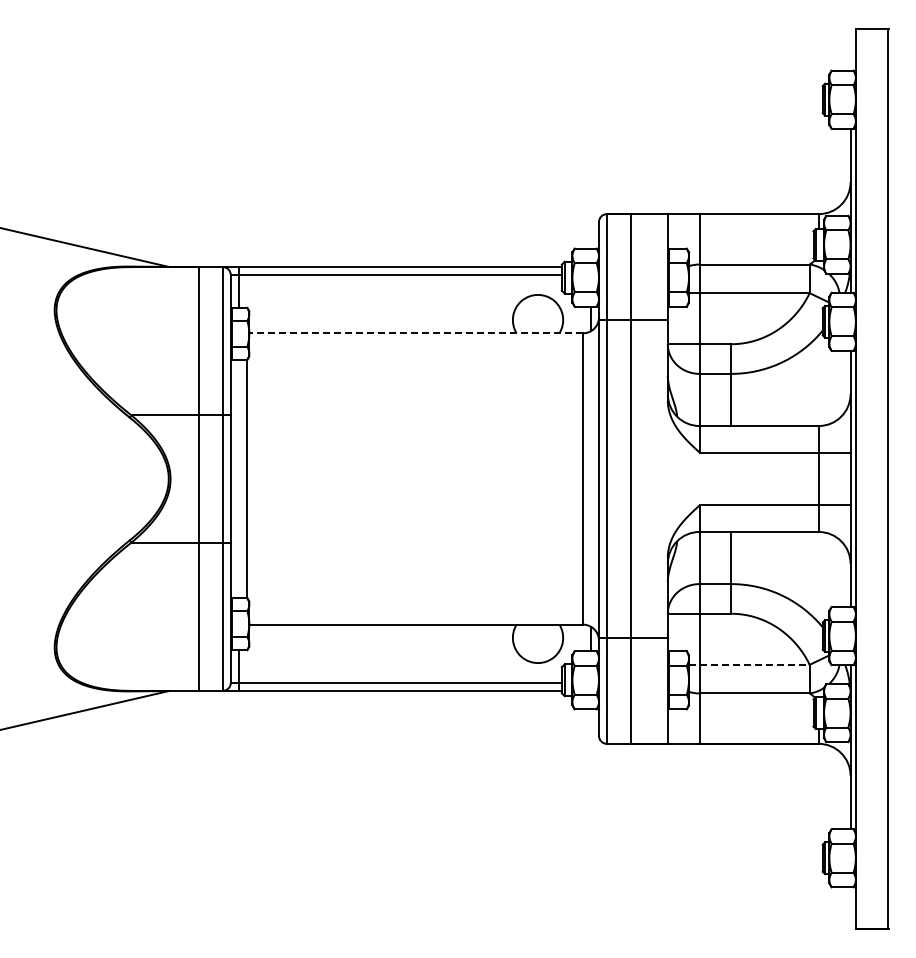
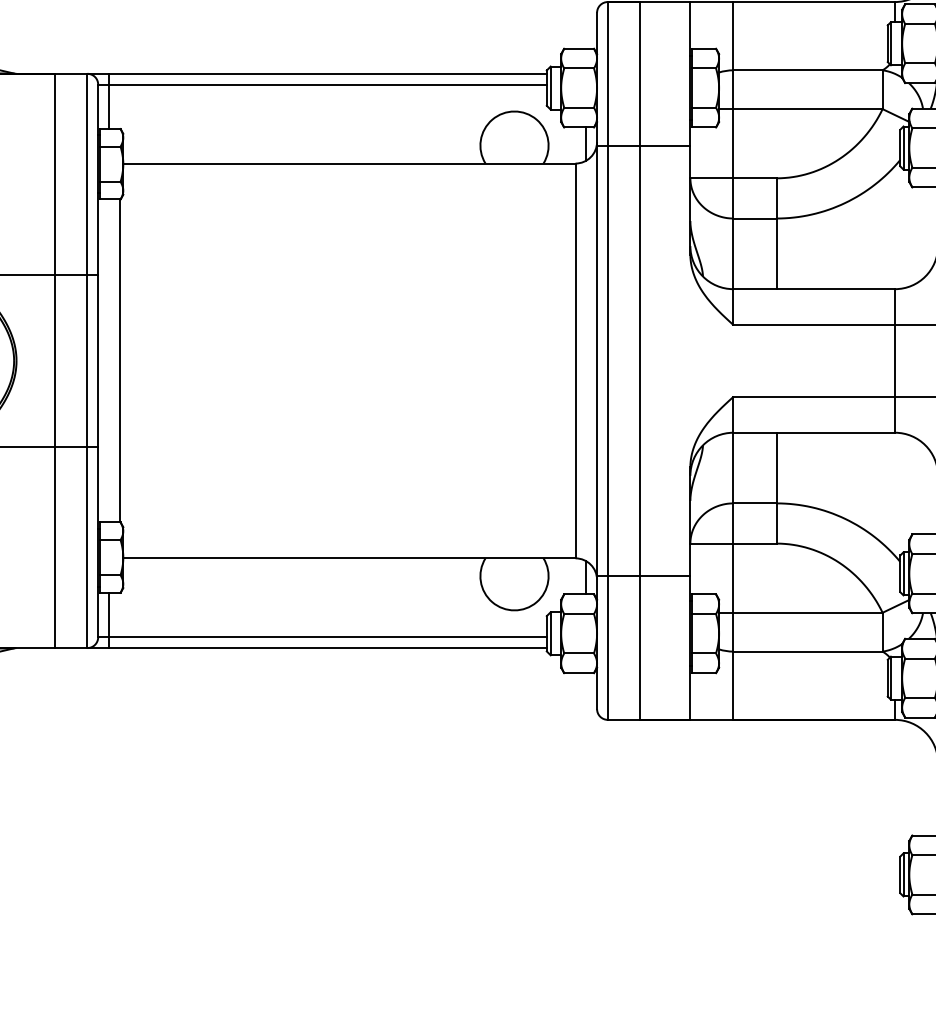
line: (416, 333) -> (349, 163), dashed -> solid
line: (749, 664) -> (801, 612), dashed -> solid

